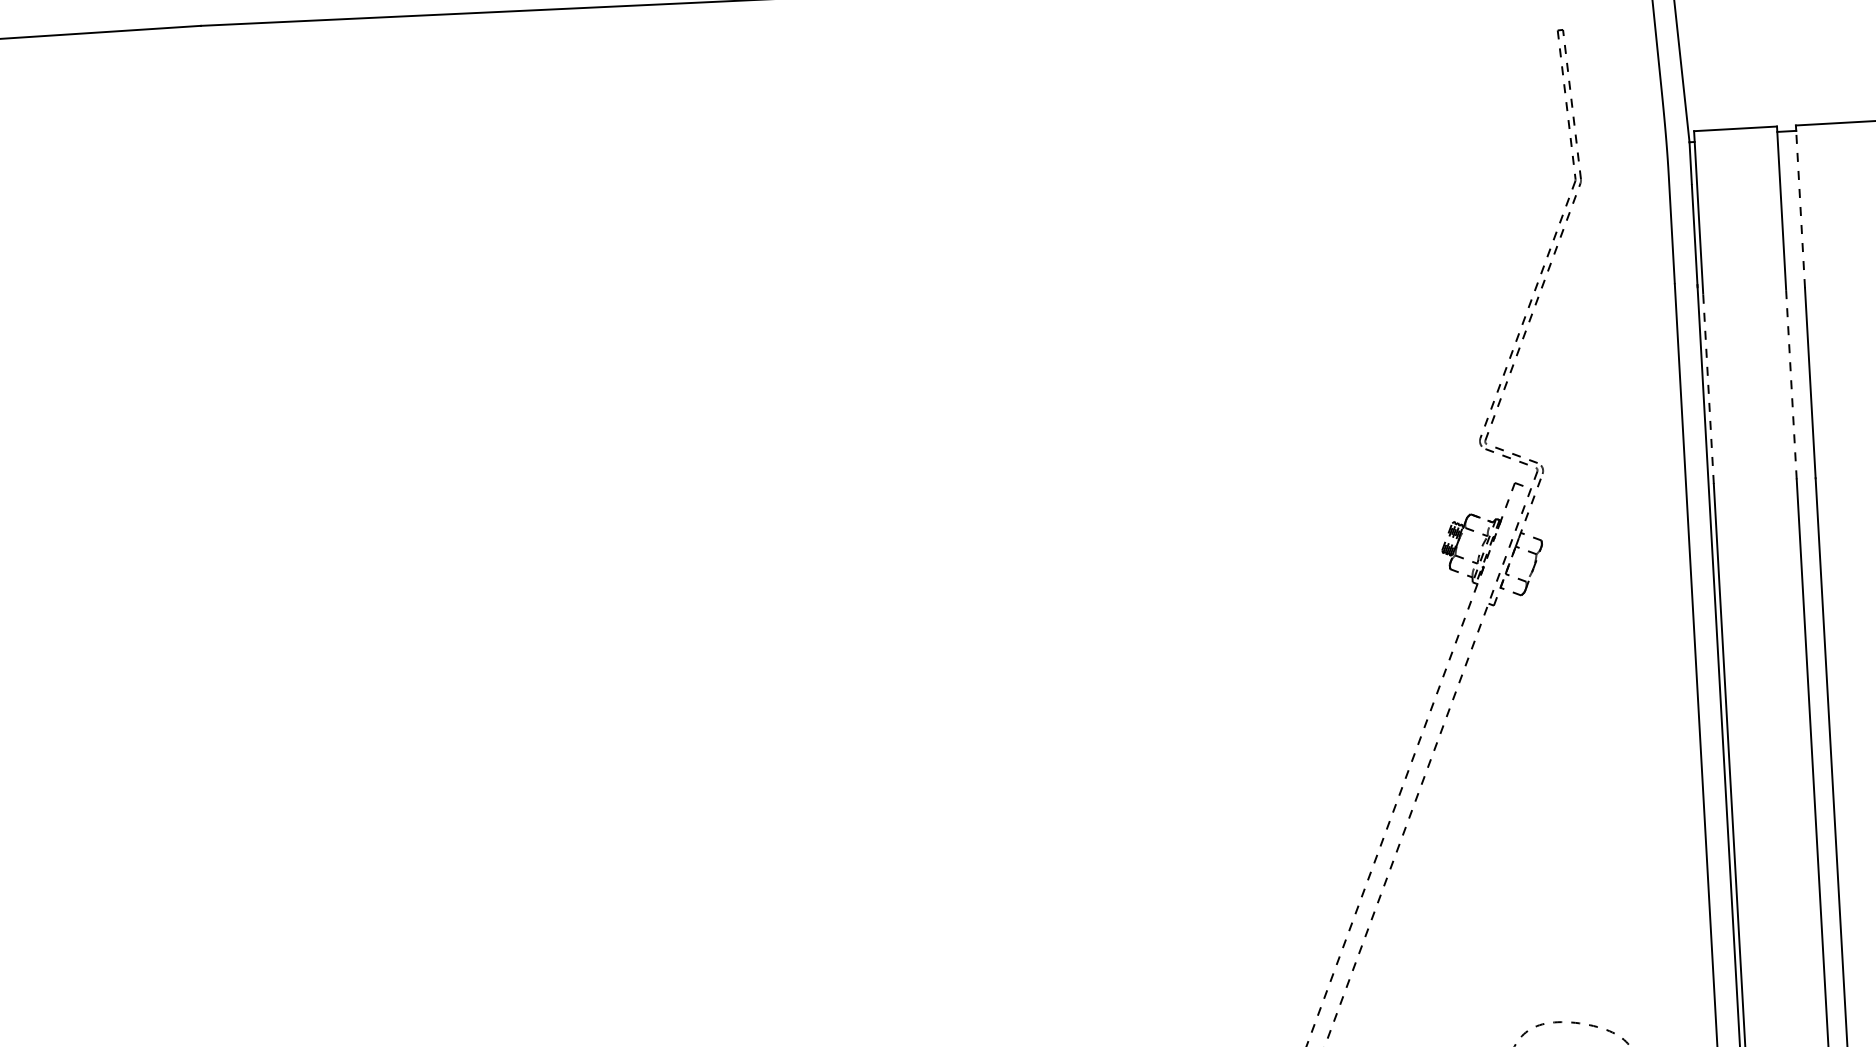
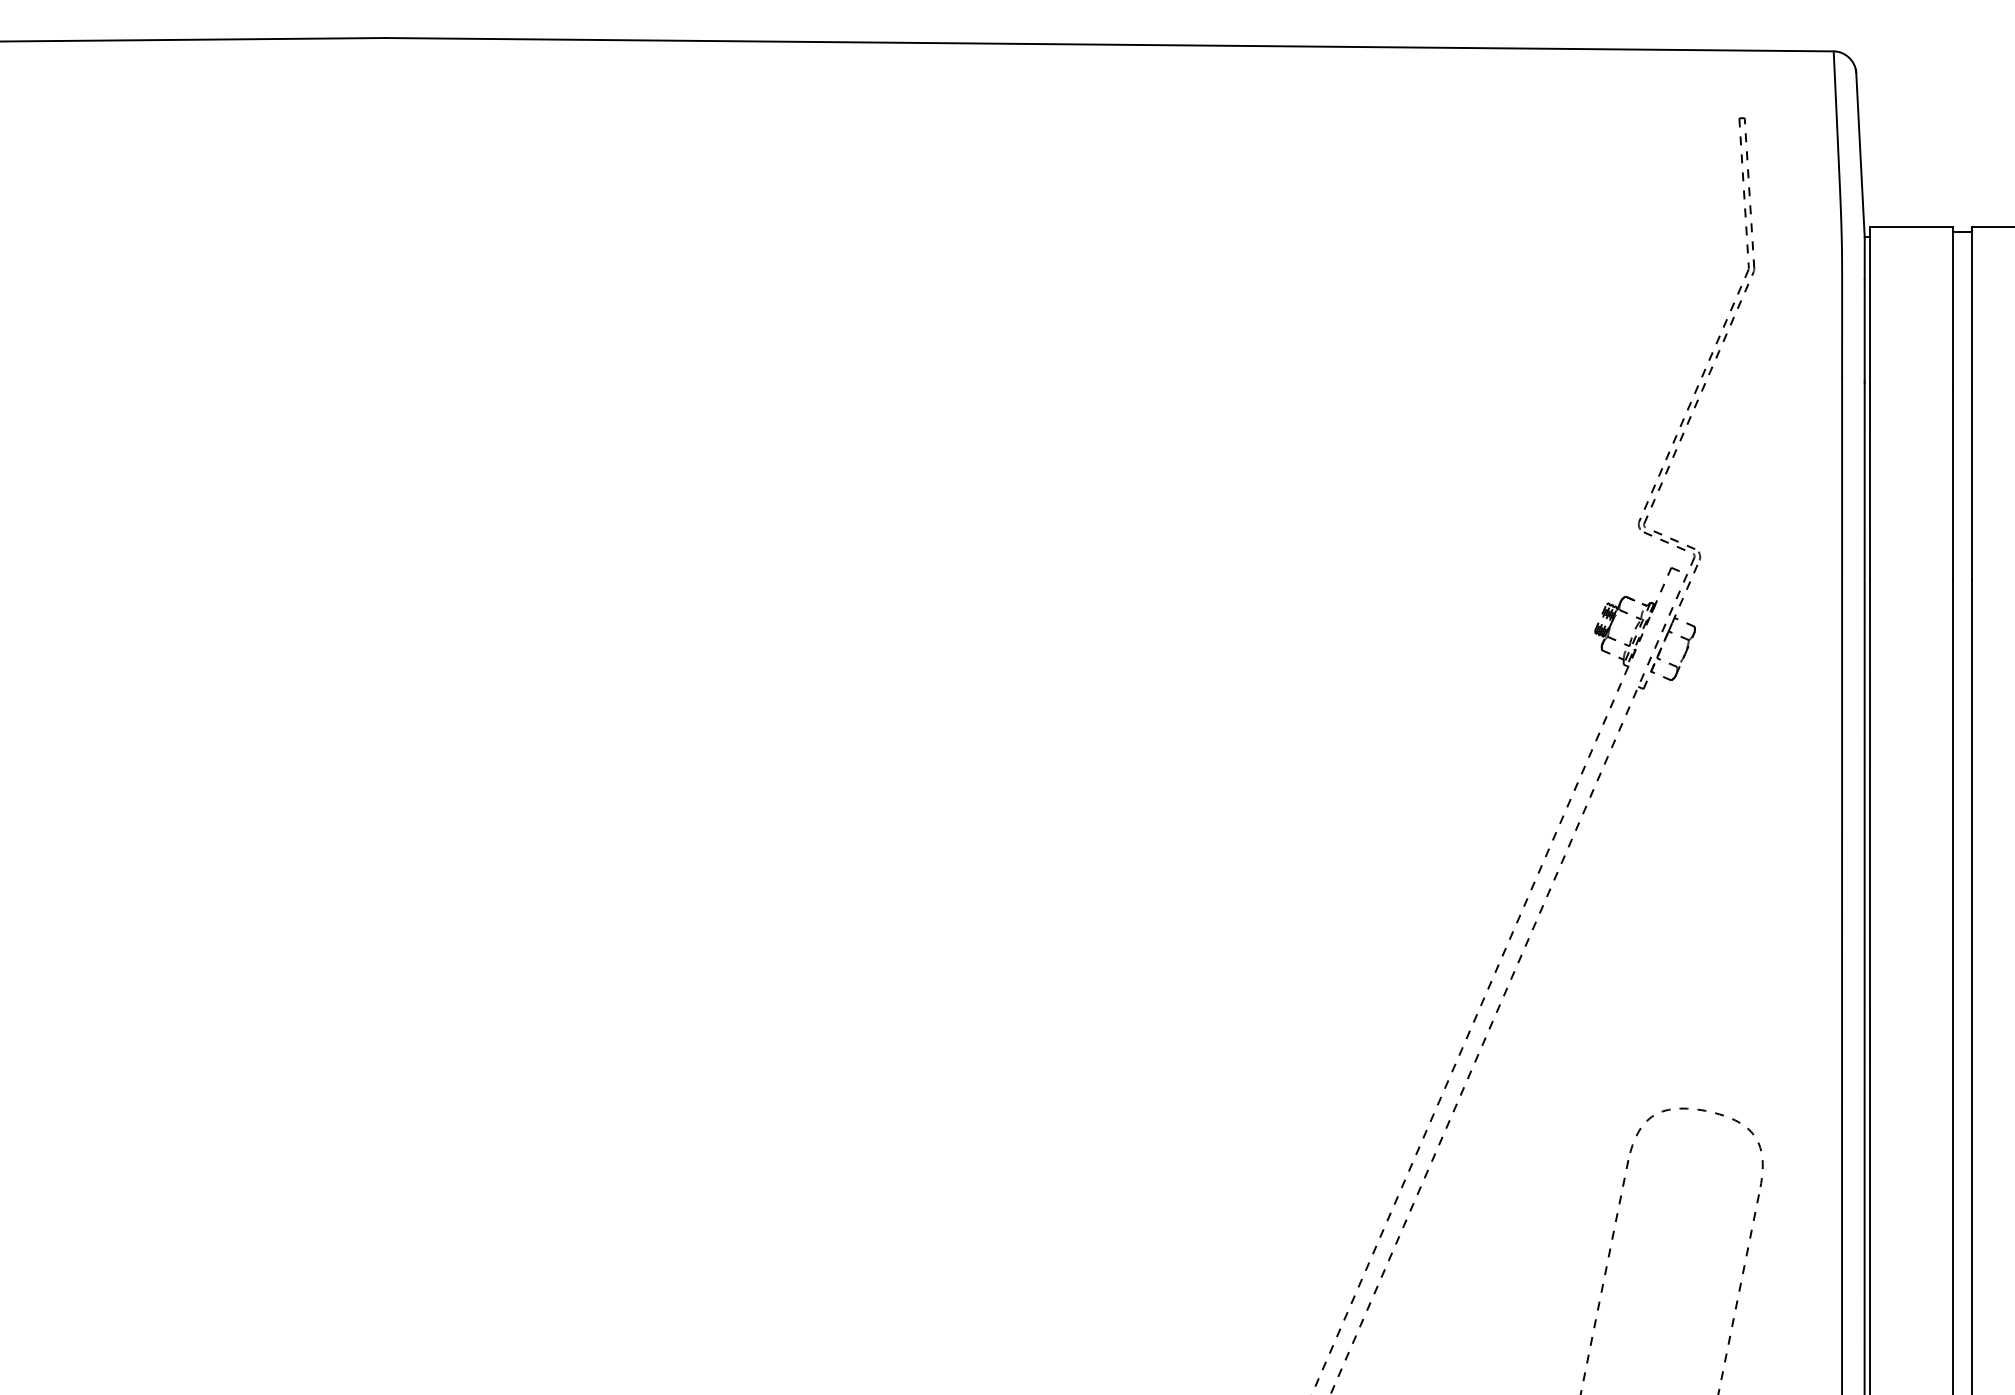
line: (1800, 206) -> (1971, 307), dashed -> solid
line: (1790, 384) -> (1952, 484), dashed -> solid
line: (1708, 388) -> (1869, 484), dashed -> solid

